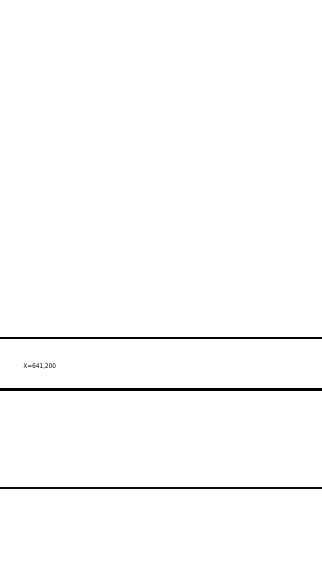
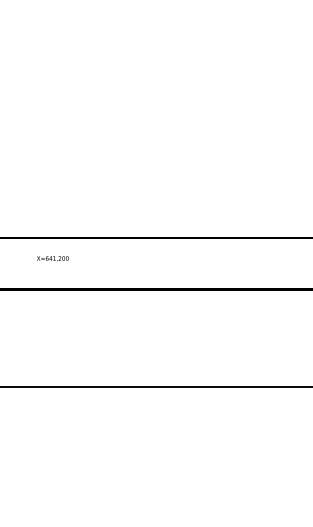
text: (39, 365) -> (52, 258), moved

